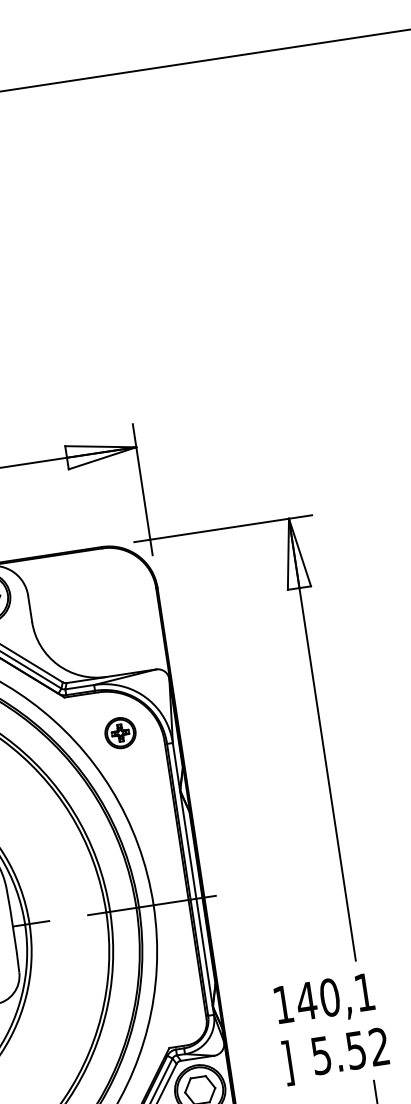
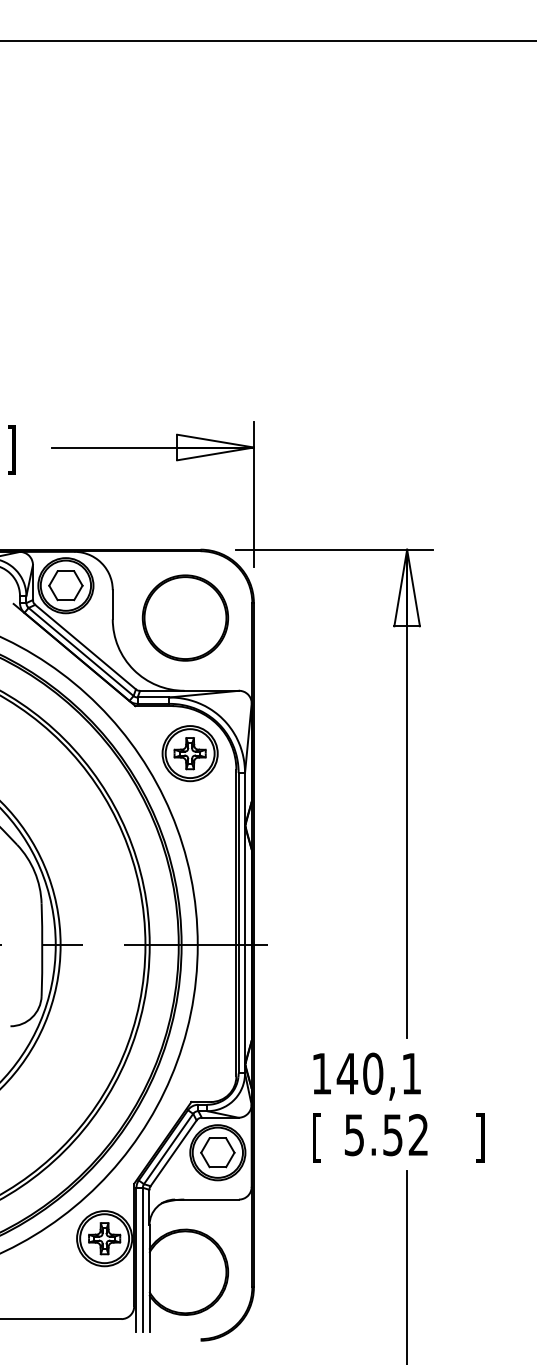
part: (97, 610) -> (185, 617), added
part: (119, 732) -> (189, 753), size x1.67
text: (287, 1063) -> (316, 1137), ] -> [

